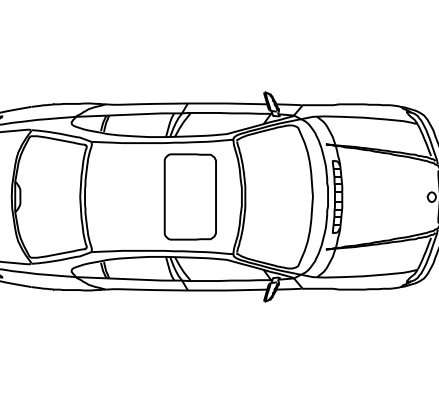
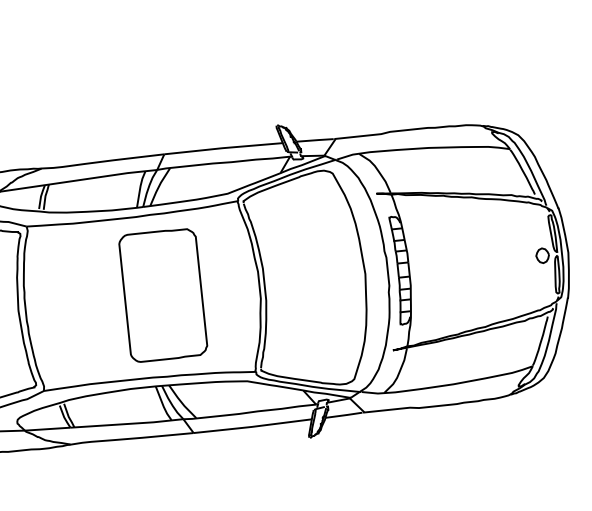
part: (189, 196) -> (161, 294), moved

